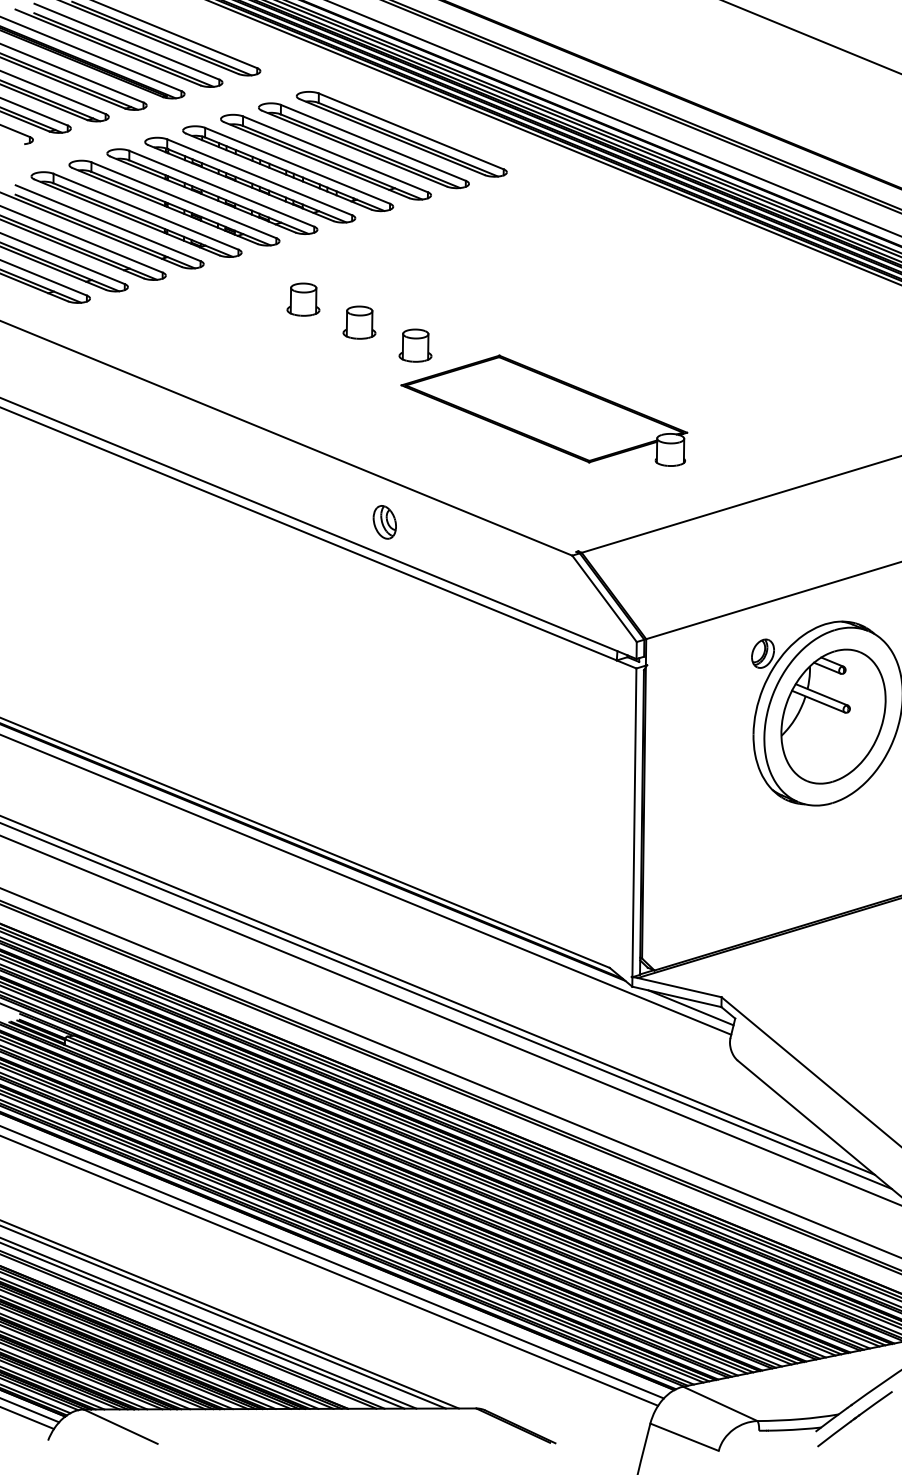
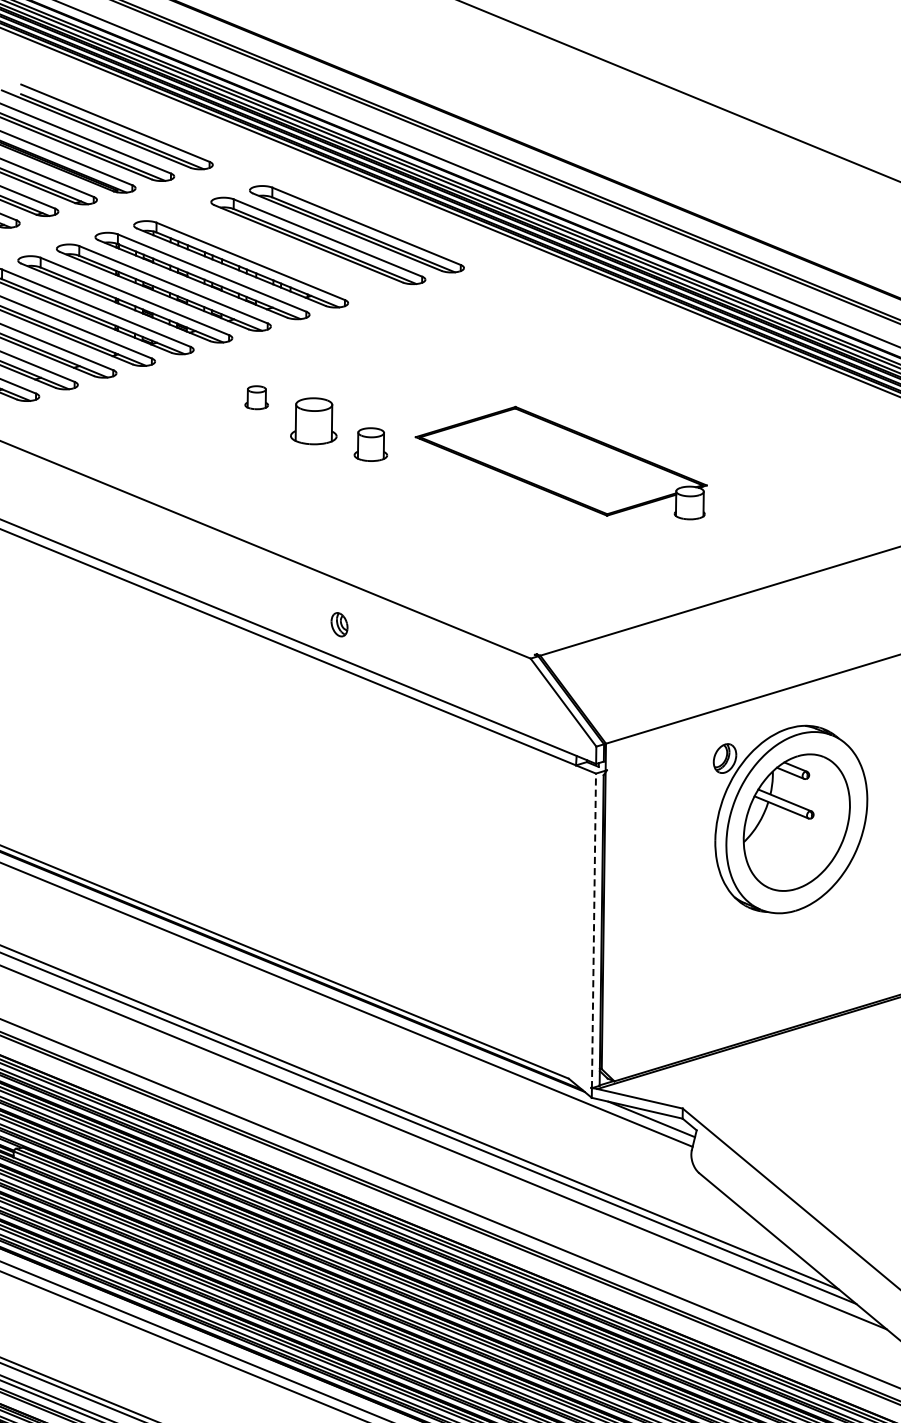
part: (325, 156) -> (279, 251), removed
part: (303, 299) -> (256, 397), size x0.7
part: (359, 322) -> (313, 421), size x1.4
part: (544, 410) -> (561, 462), moved
part: (384, 522) -> (339, 624), size x0.7
line: (634, 822) -> (594, 930), solid -> dashed

